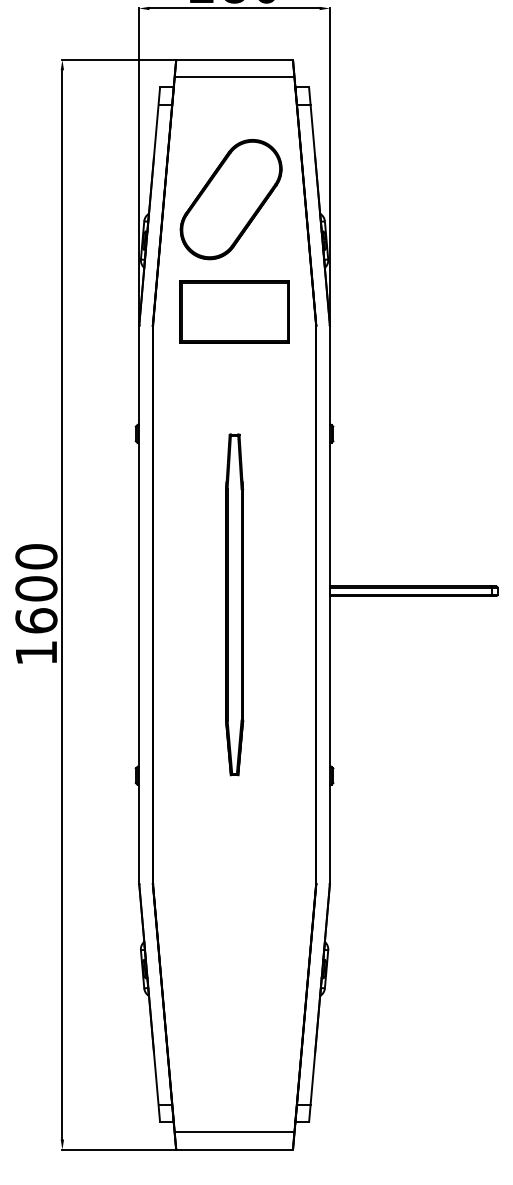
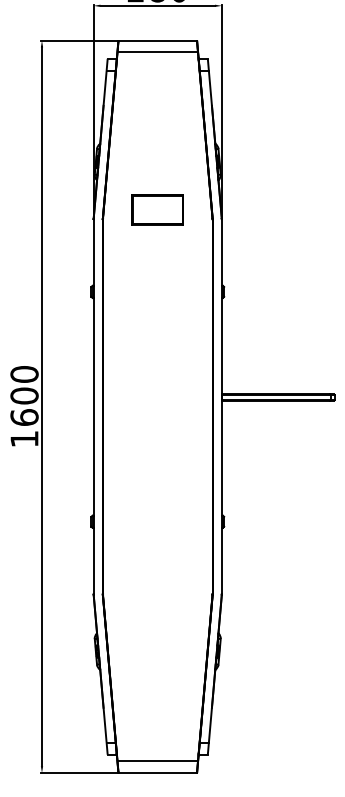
part: (231, 199) -> (155, 134), removed
part: (234, 311) -> (157, 209), size x0.7
part: (234, 604) -> (157, 406), removed

